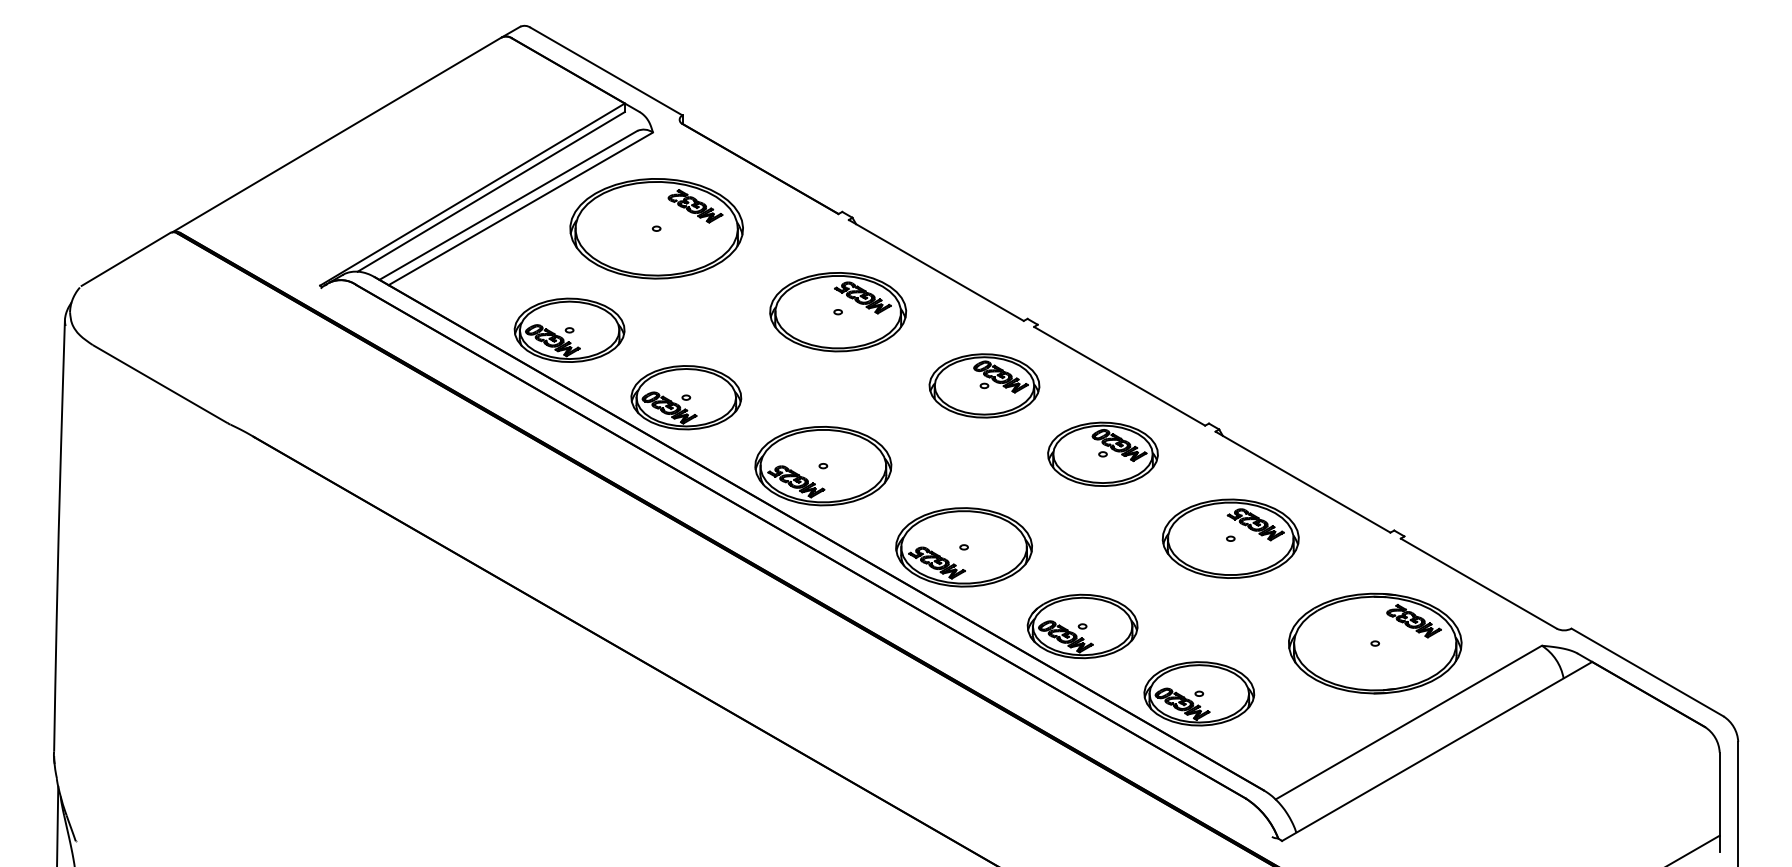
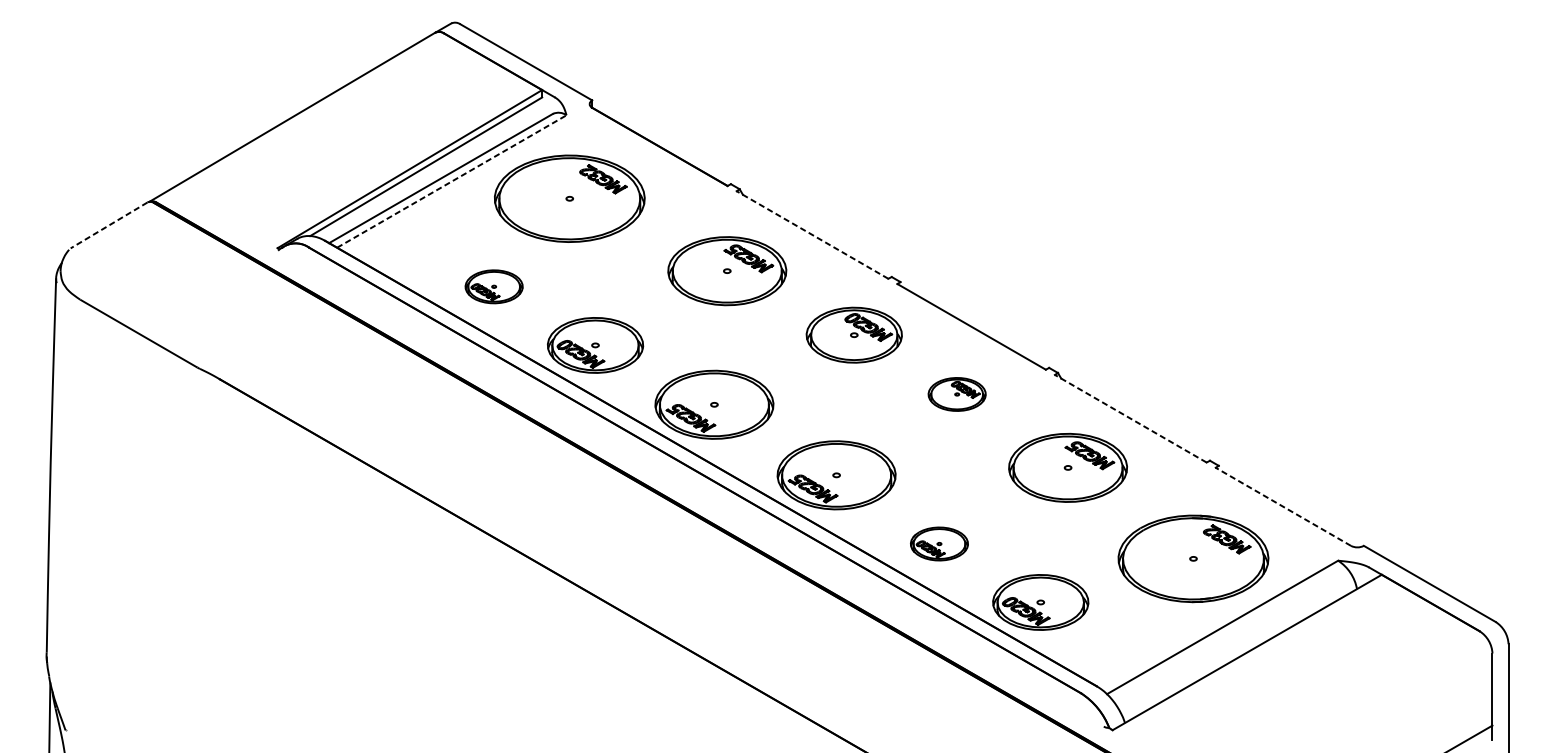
line: (520, 208) -> (451, 181), solid -> dashed
line: (125, 259) -> (108, 225), solid -> dashed
line: (936, 270) -> (812, 235), solid -> dashed
part: (569, 329) -> (494, 286), size x0.6
part: (1102, 453) -> (956, 393), size x0.6
line: (1303, 482) -> (1131, 419), solid -> dashed
line: (1478, 583) -> (1283, 506), solid -> dashed
part: (1082, 626) -> (939, 544), size x0.6

